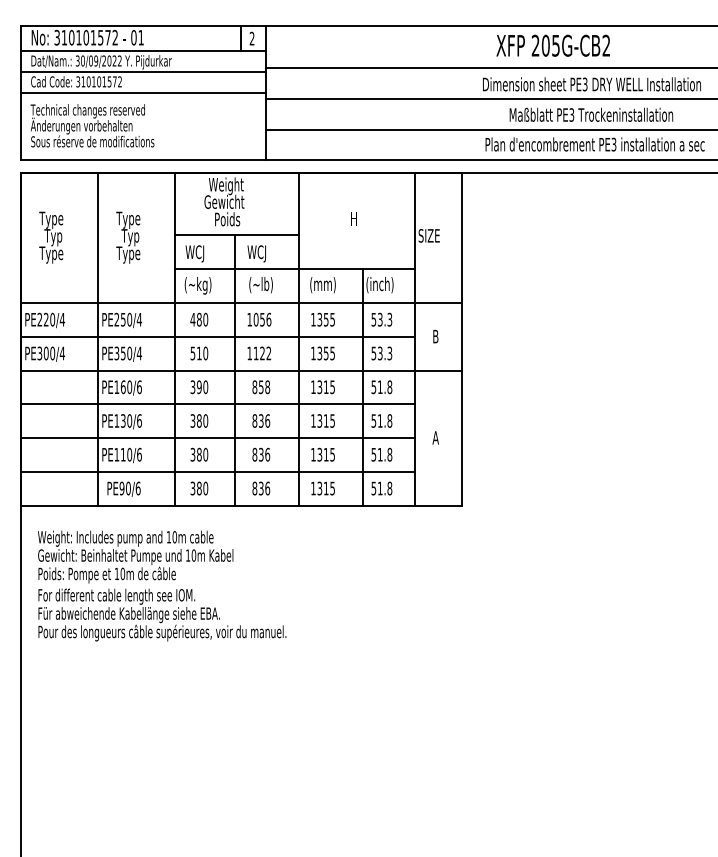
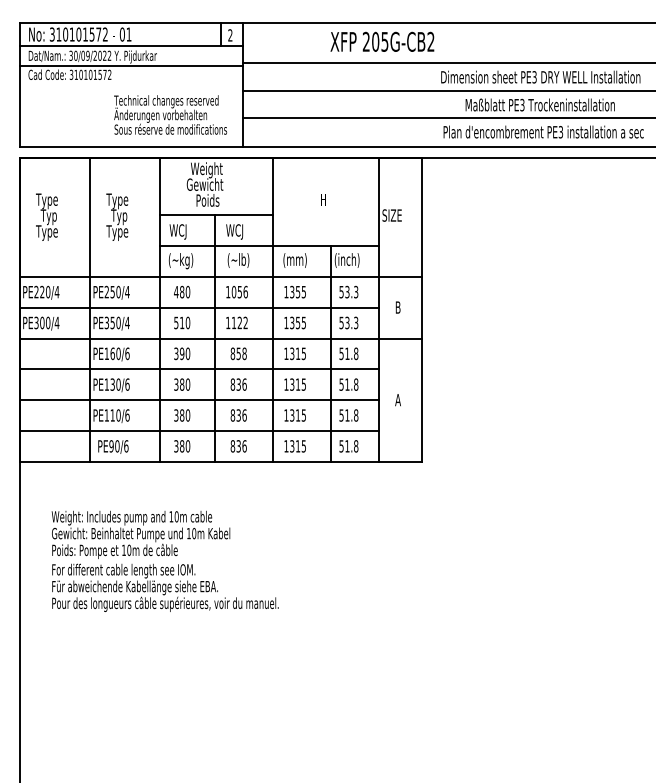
text: (553, 45) -> (382, 41), moved
line: (143, 93) -> (131, 85), removed
text: (92, 125) -> (170, 114), moved
text: (161, 585) -> (164, 560), moved

